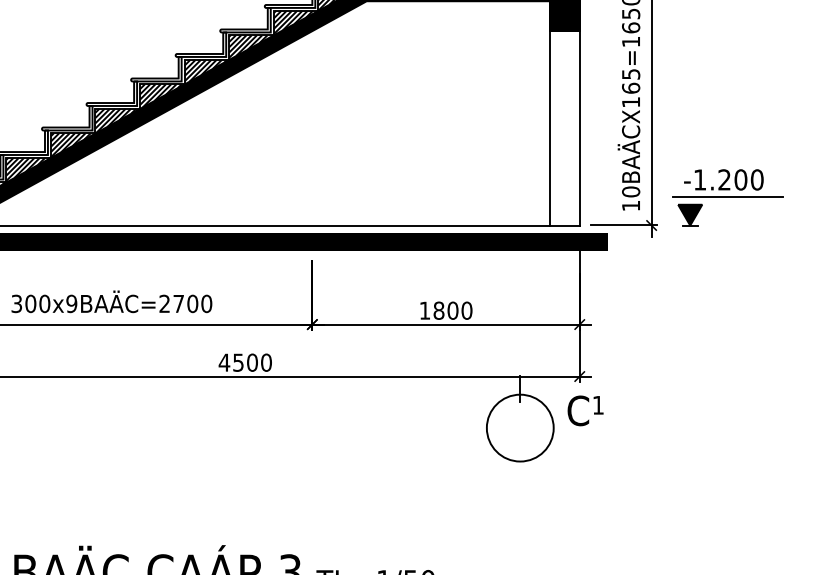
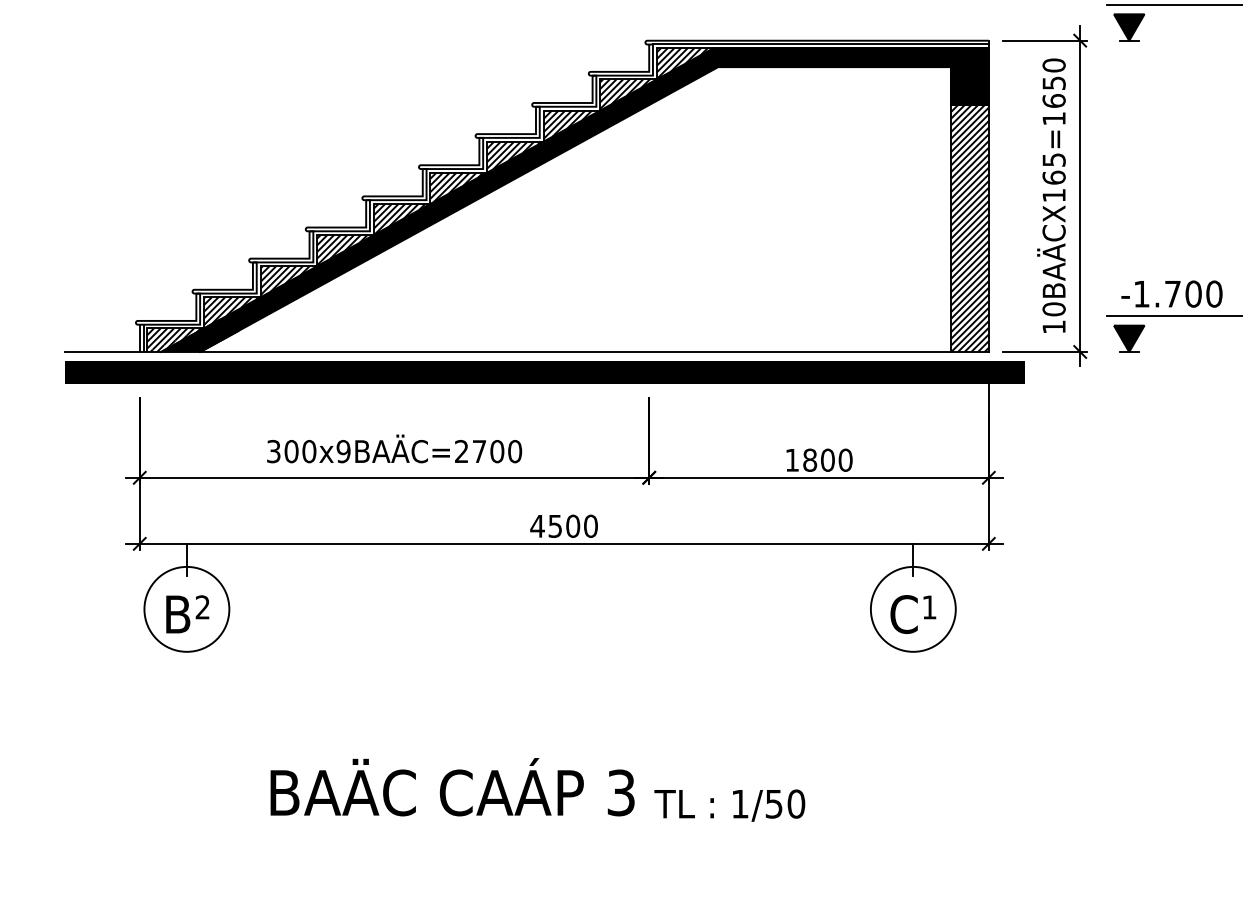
hatch: (564, 128) -> (969, 228), added
text: (724, 179) -> (1172, 293), -1.200 -> -1.700
text: (585, 410) -> (913, 614), moved

